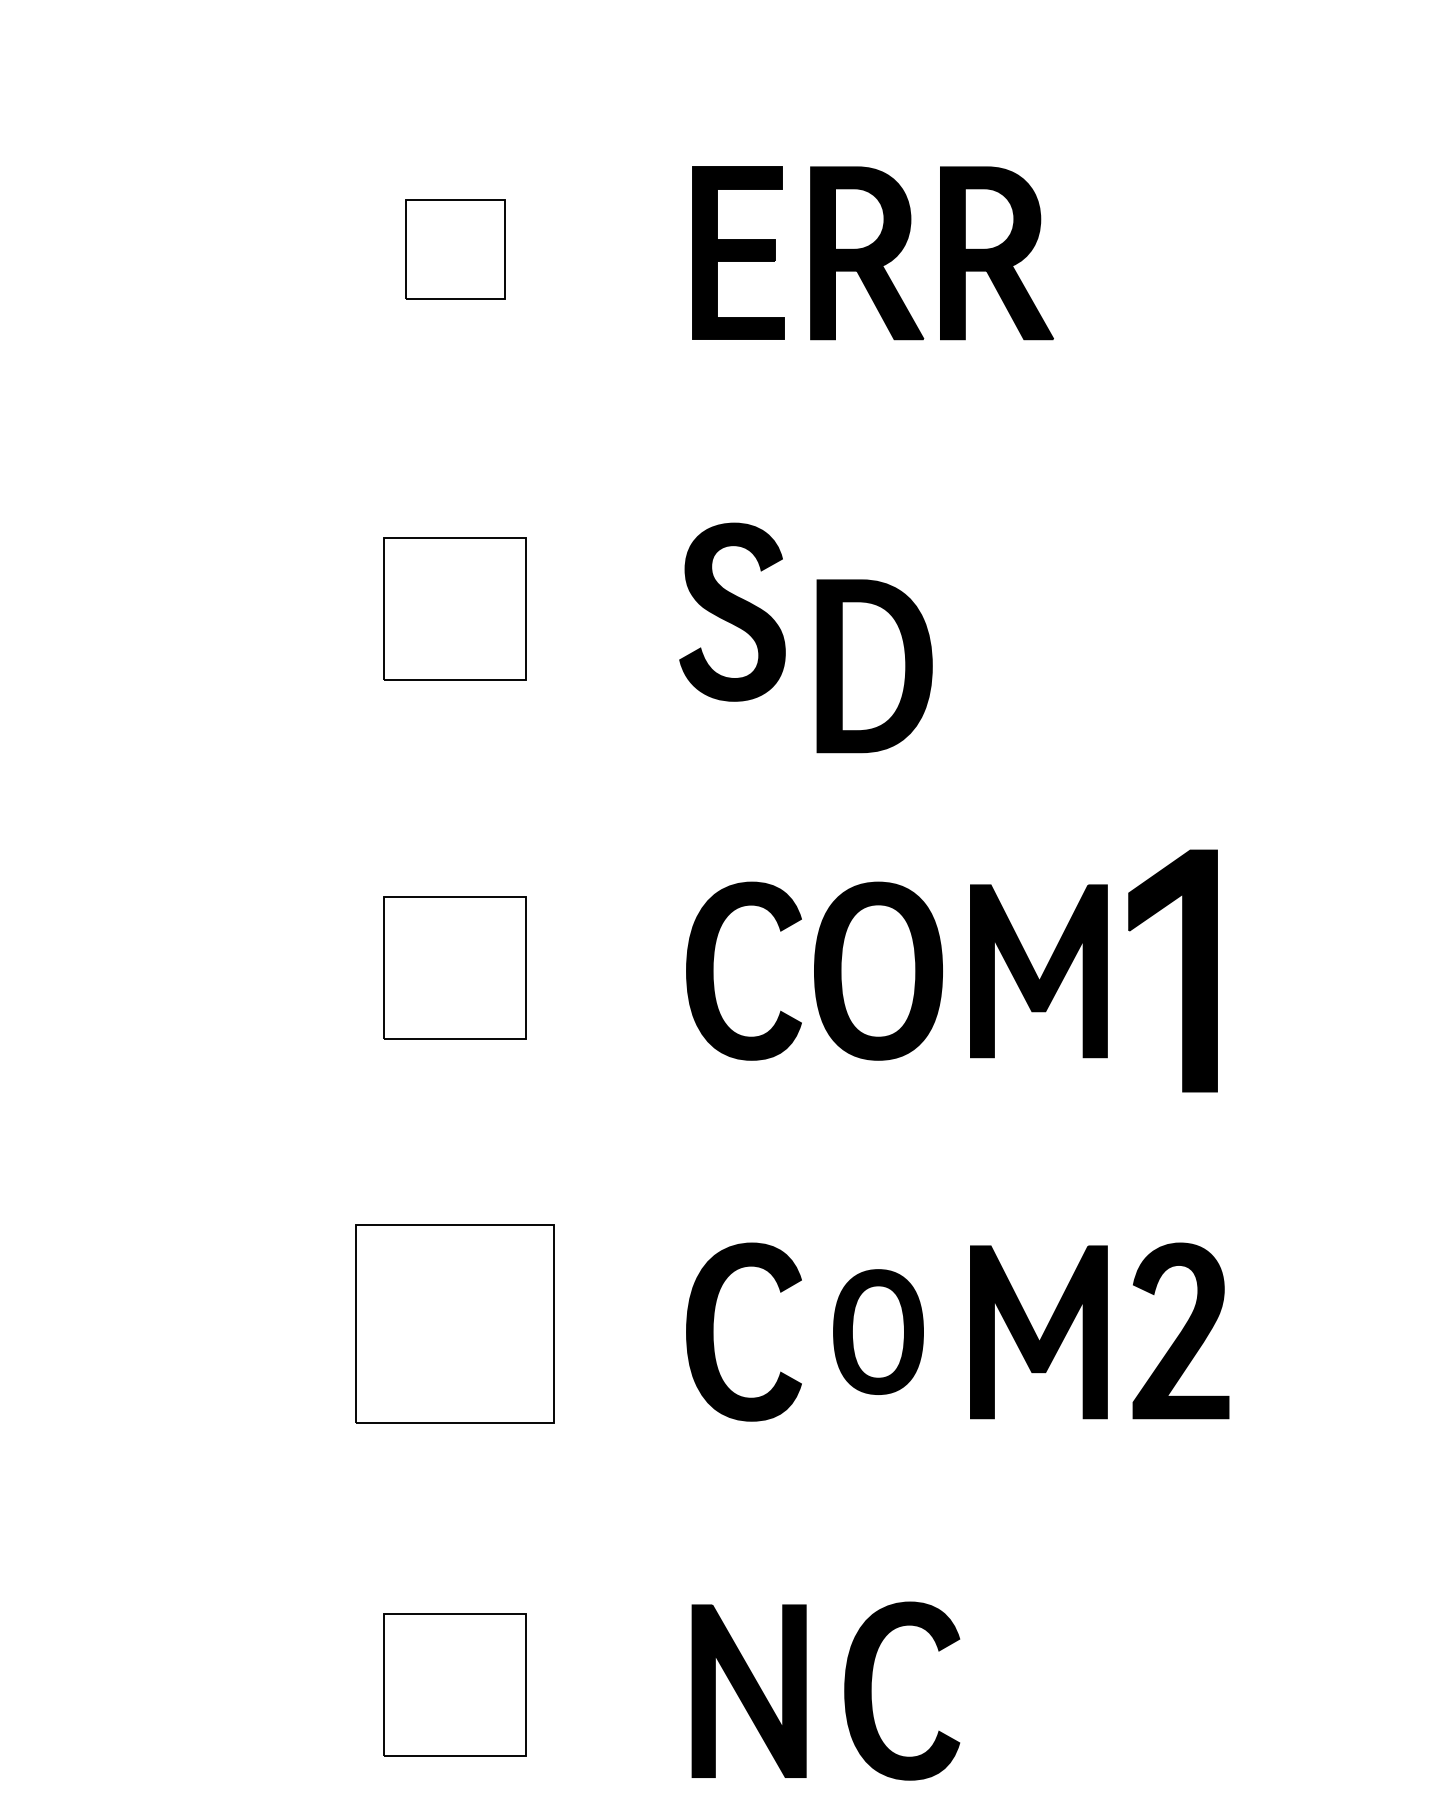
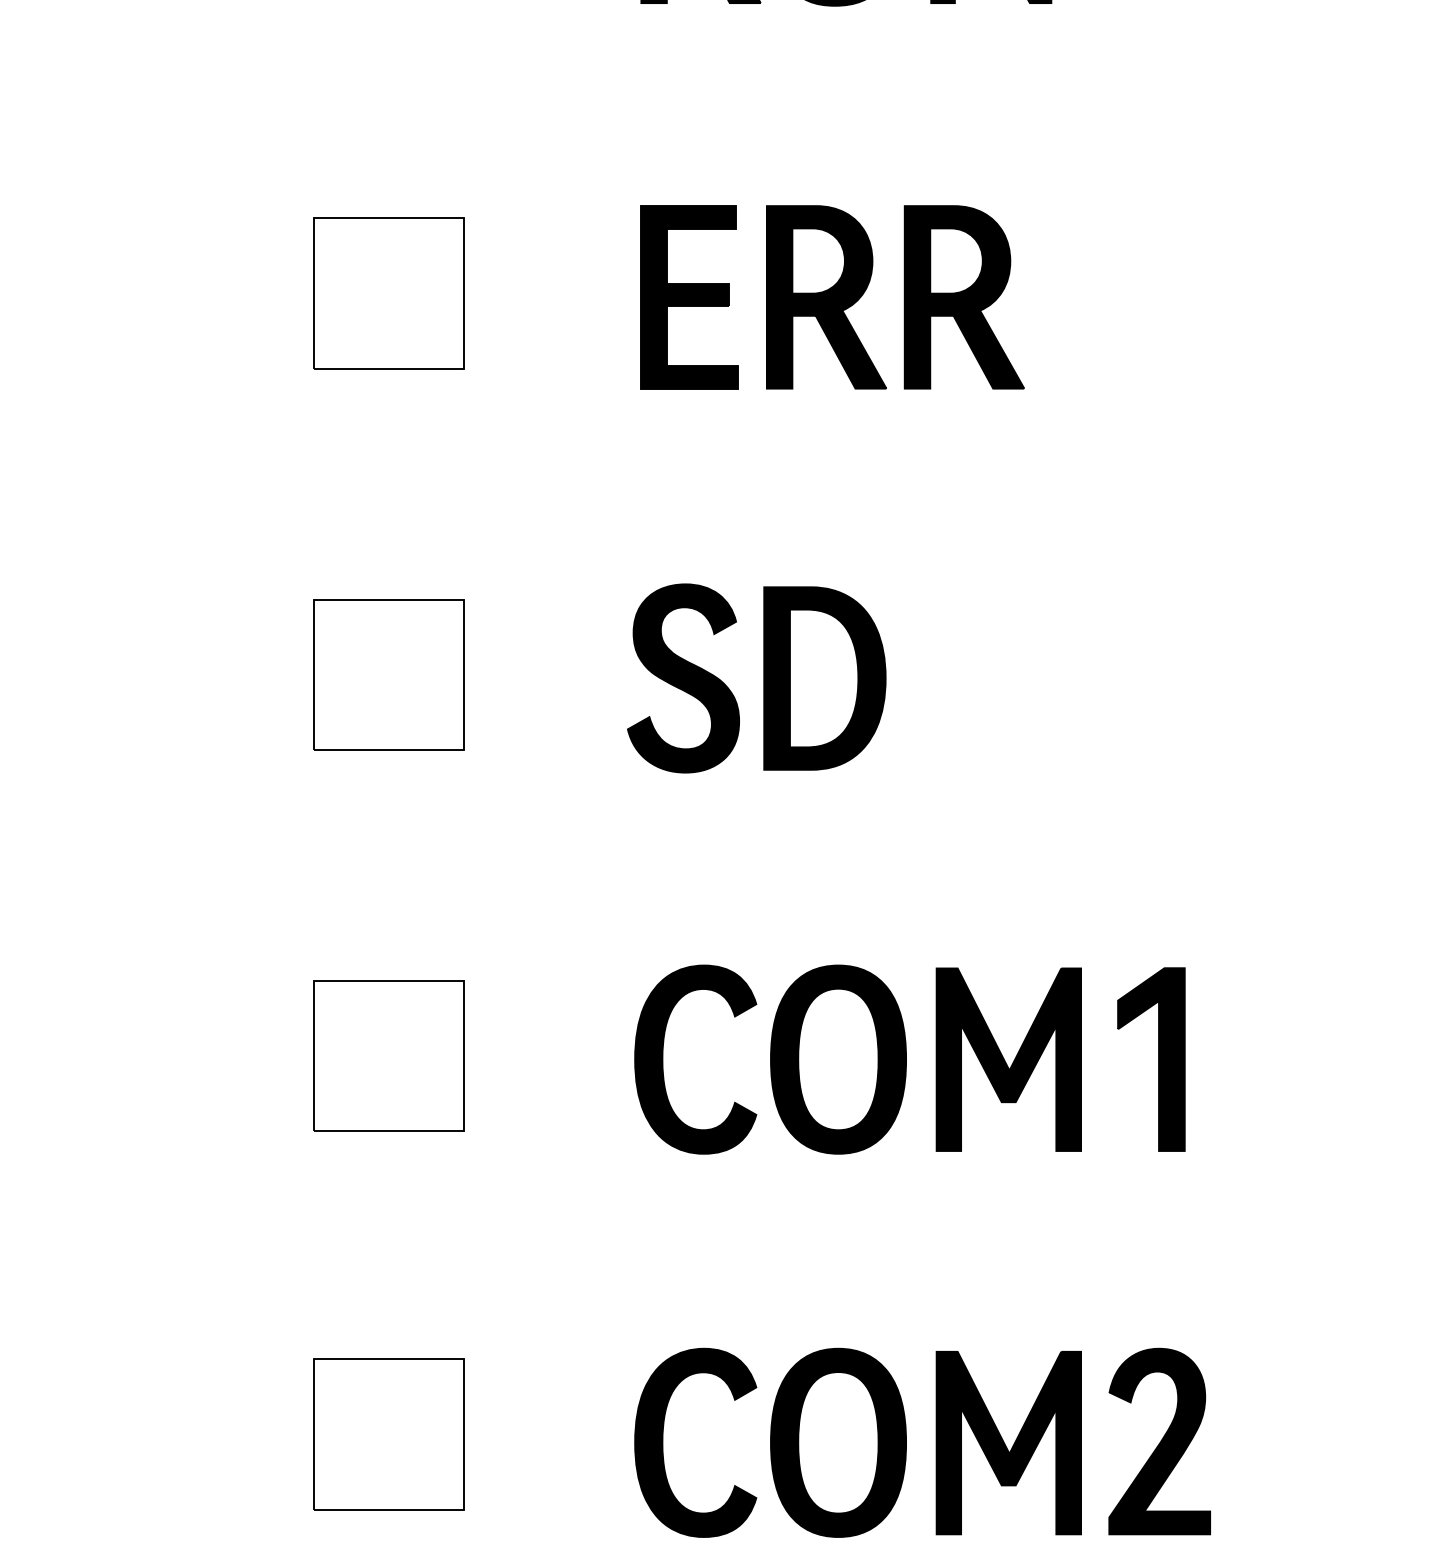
part: (454, 249) -> (388, 293), size x1.43
part: (874, 666) -> (824, 678), moved
part: (1173, 971) -> (1151, 1059), size x0.71
part: (454, 1323) -> (388, 1433), size x0.71
part: (878, 1331) -> (838, 1442), size x1.43

